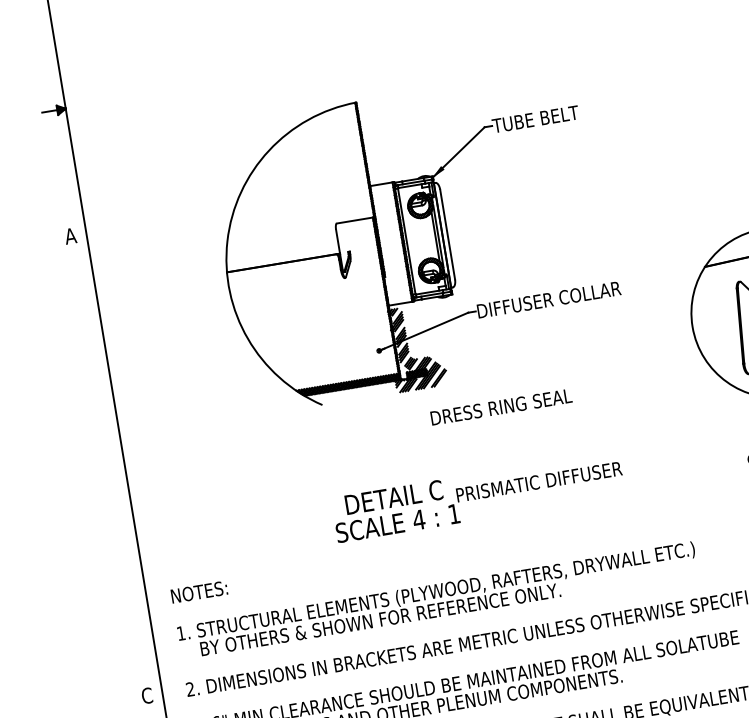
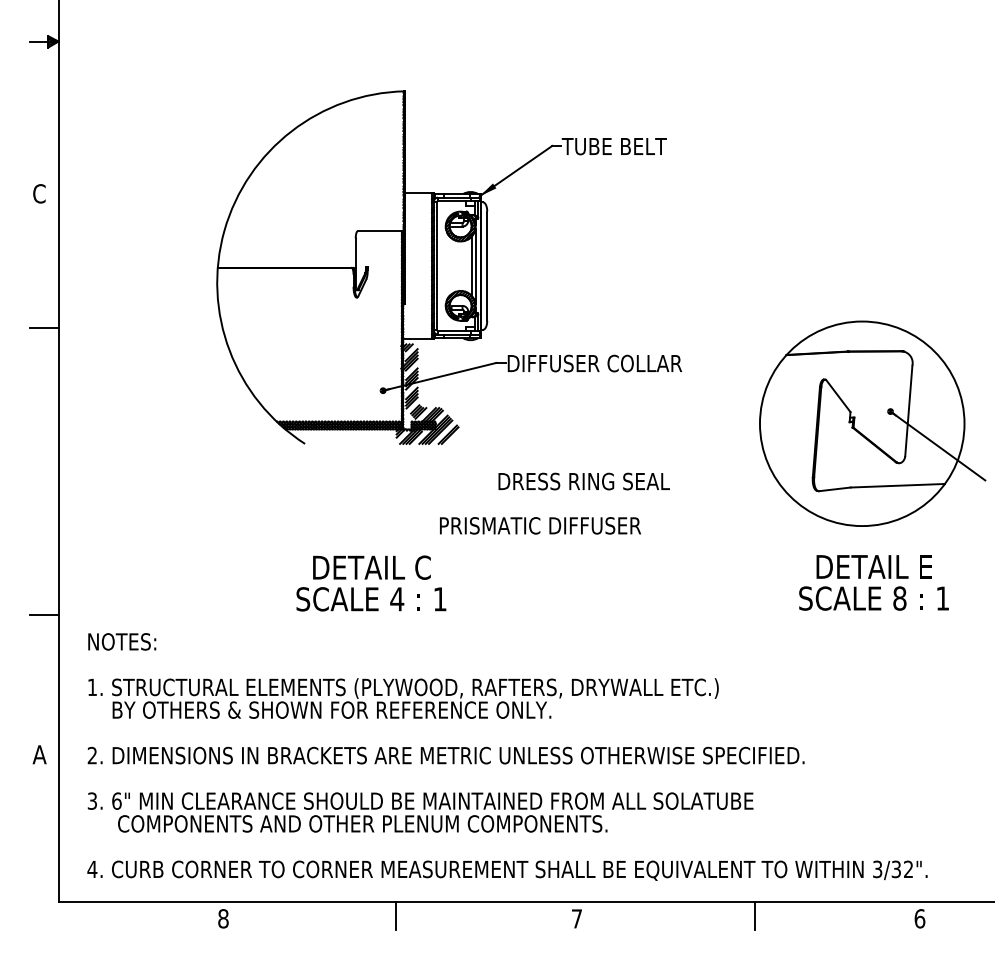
text: (70, 235) -> (39, 193), A -> C
line: (92, 345) -> (43, 328), added
text: (500, 407) -> (583, 481), moved
text: (539, 481) -> (540, 525), moved
line: (131, 580) -> (43, 614), added
text: (146, 695) -> (39, 754), C -> A

